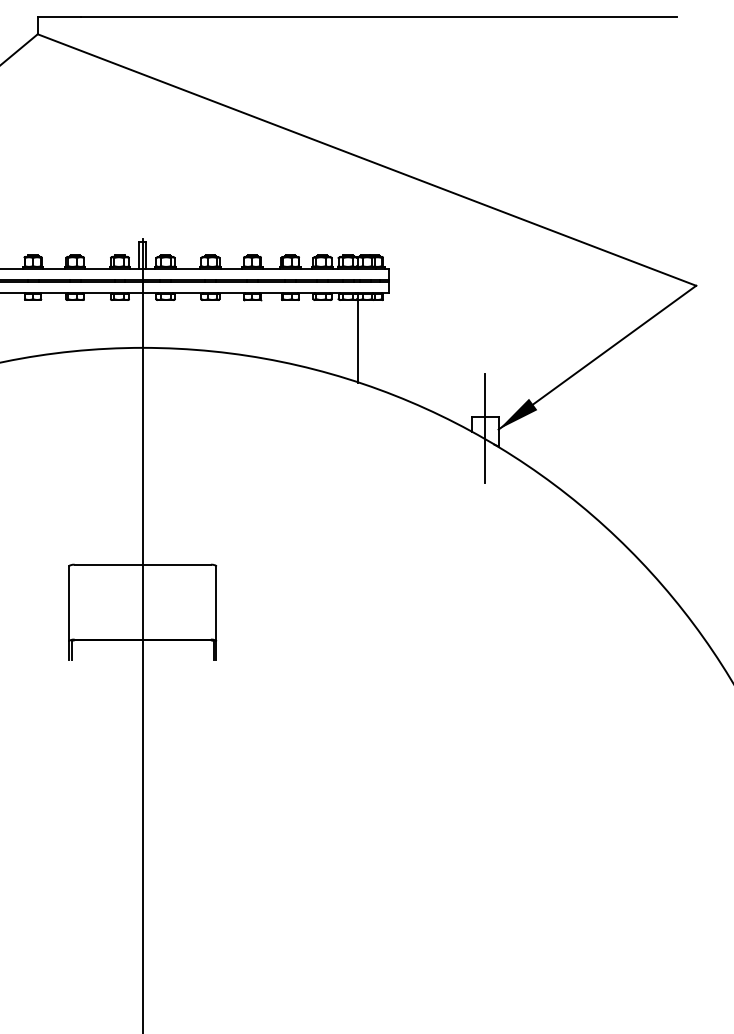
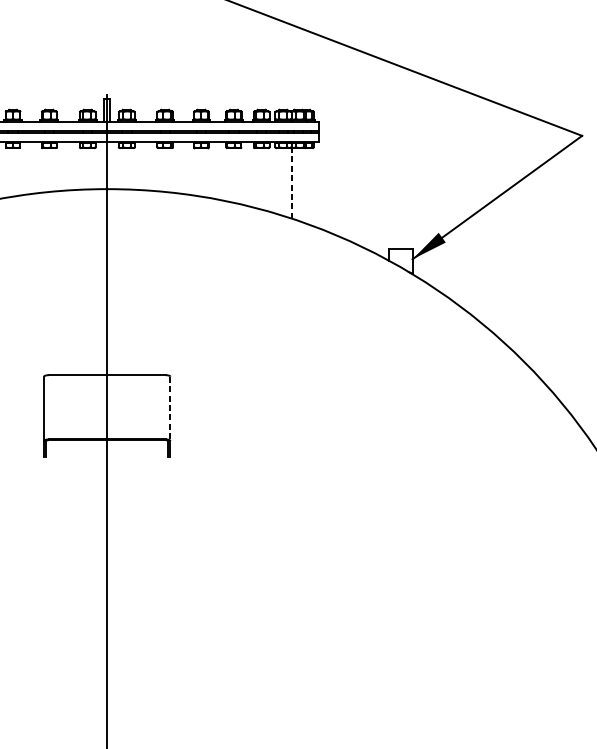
line: (358, 340) -> (292, 182), solid -> dashed
line: (485, 428) -> (401, 258), removed
line: (216, 604) -> (170, 409), solid -> dashed

